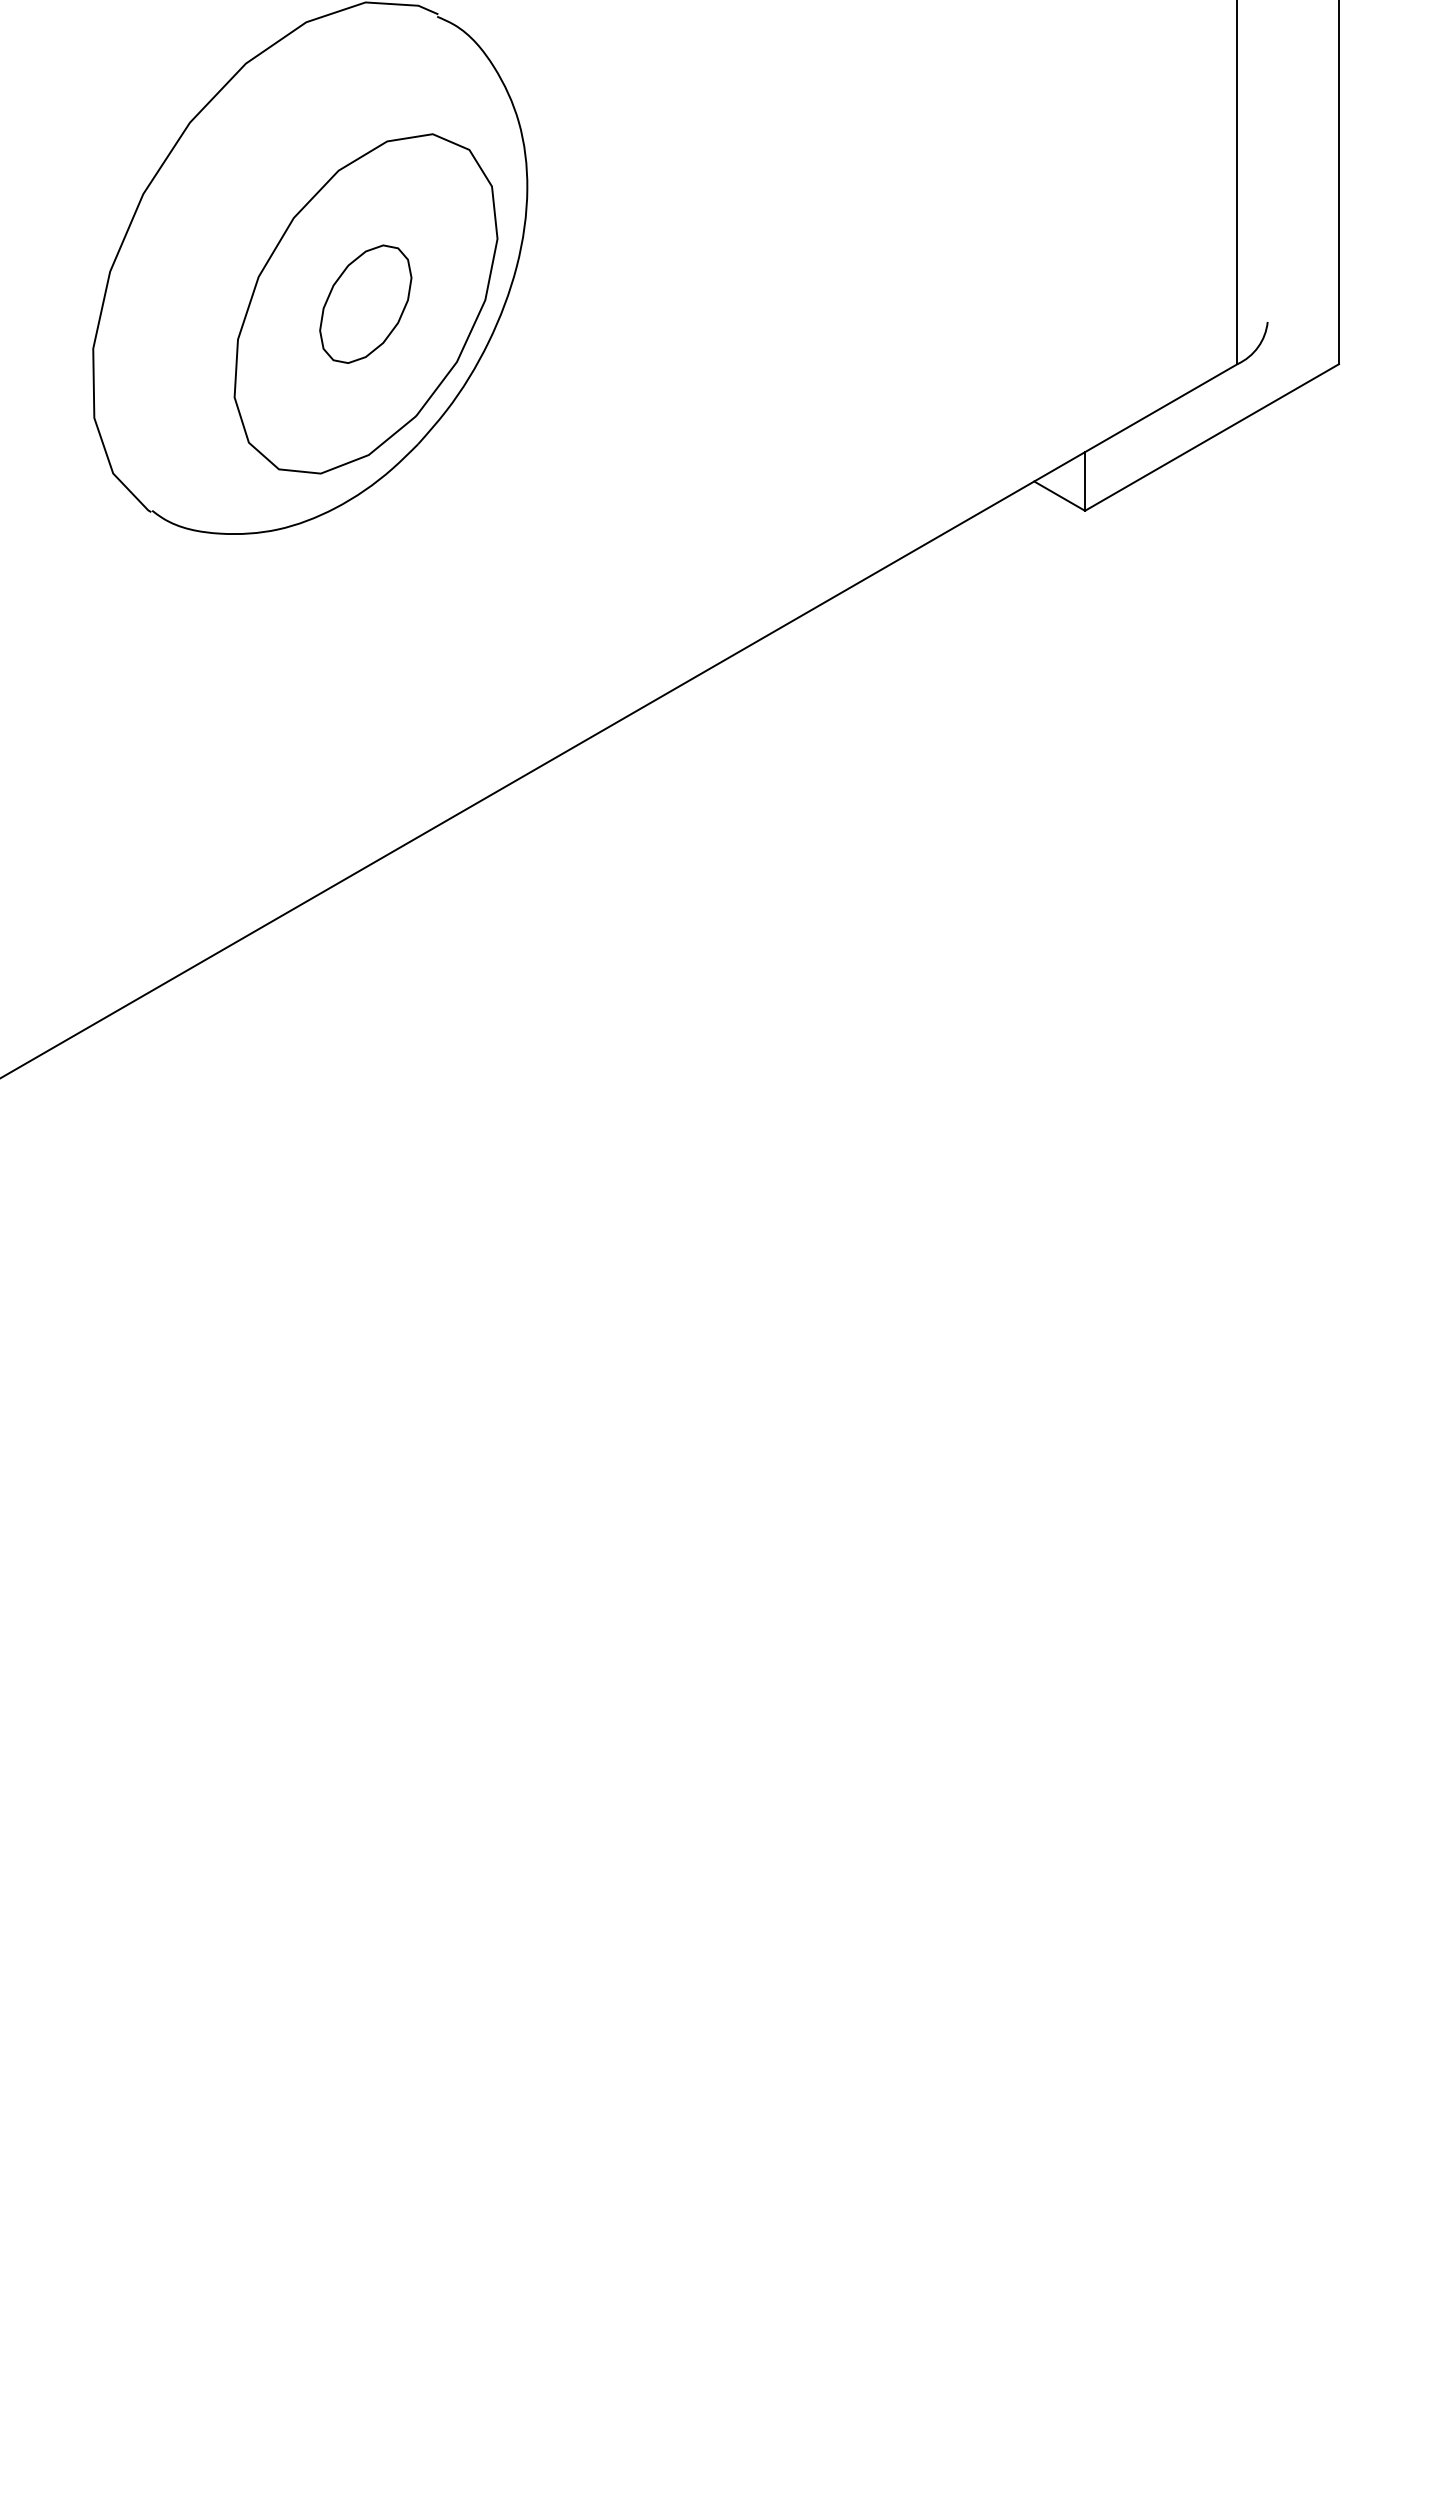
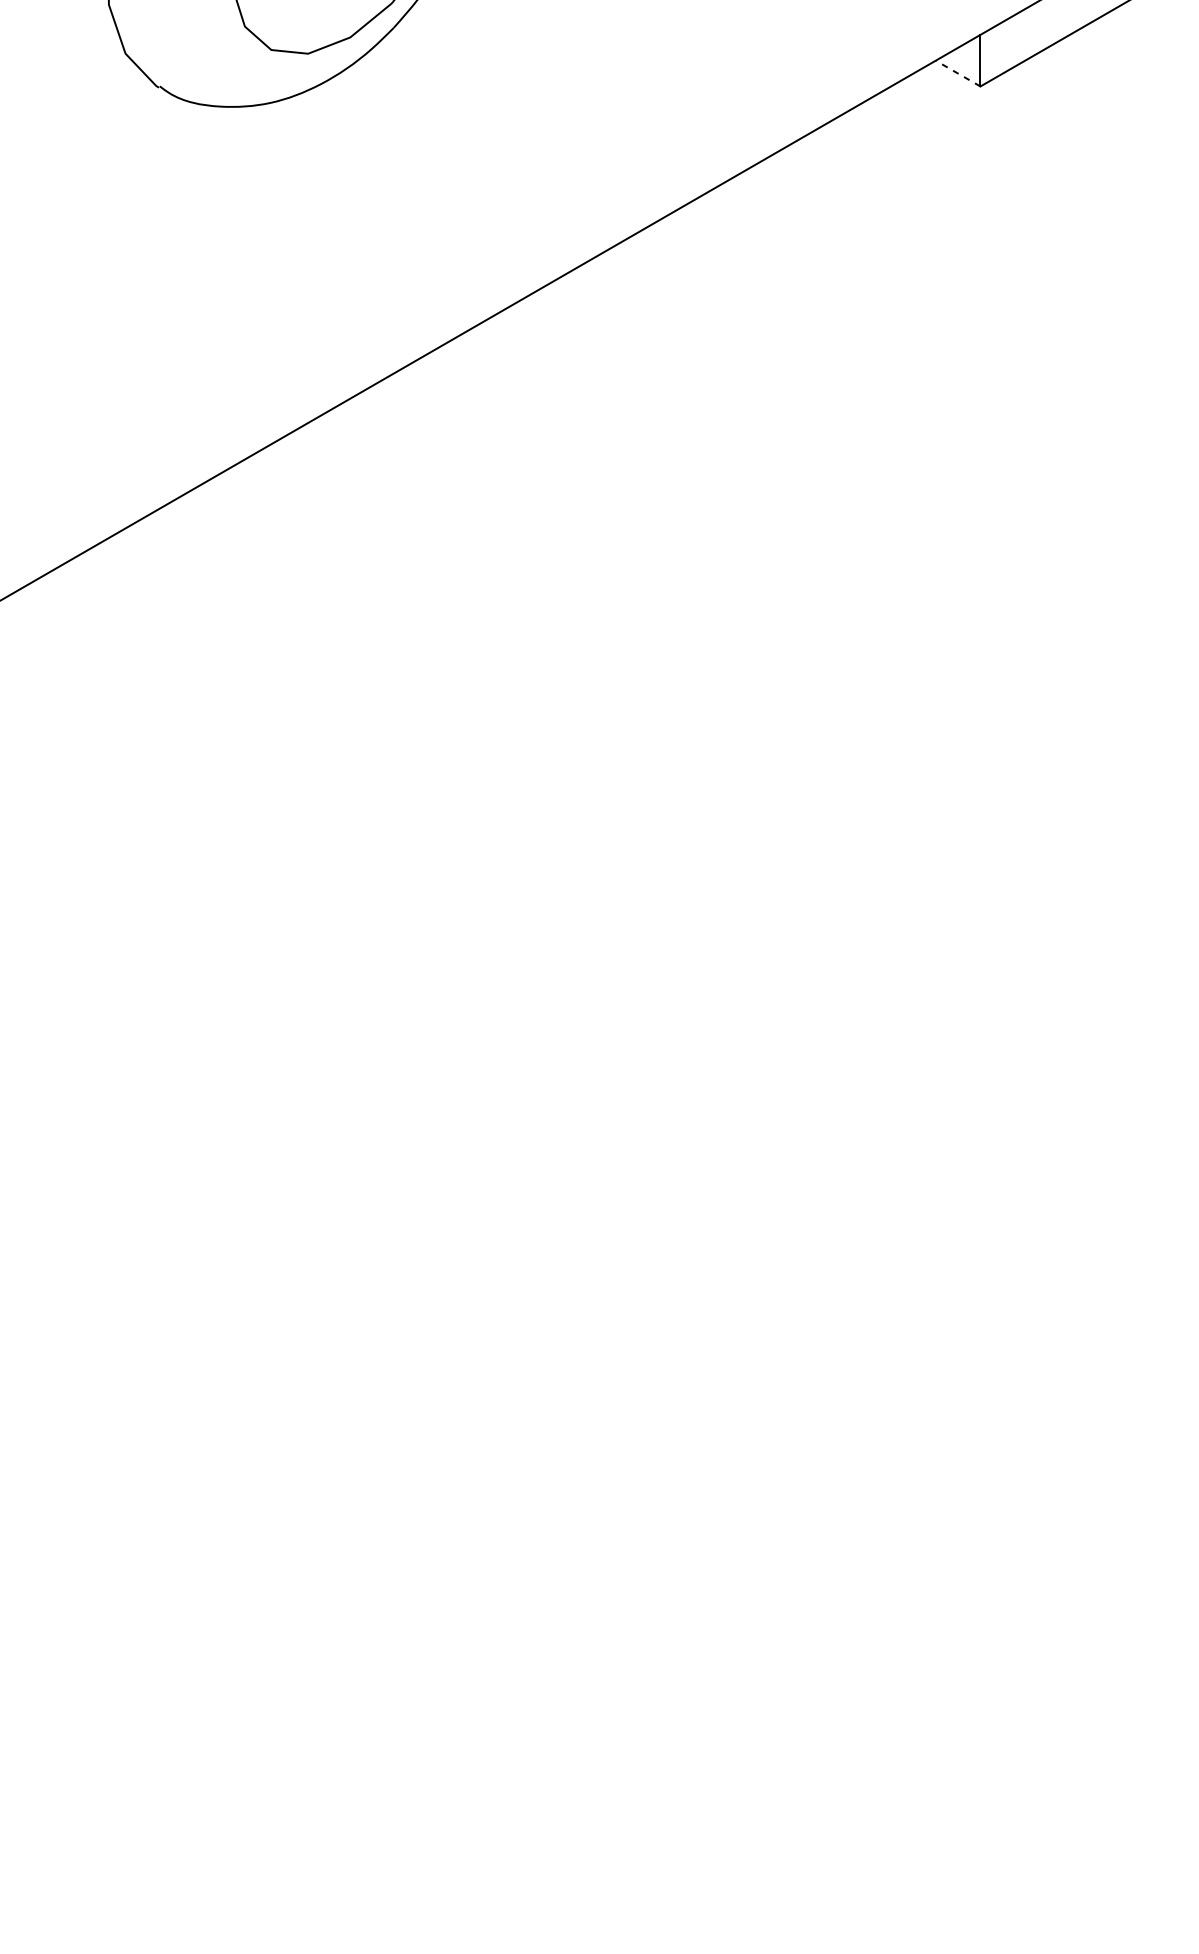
line: (1059, 495) -> (957, 73), solid -> dashed

